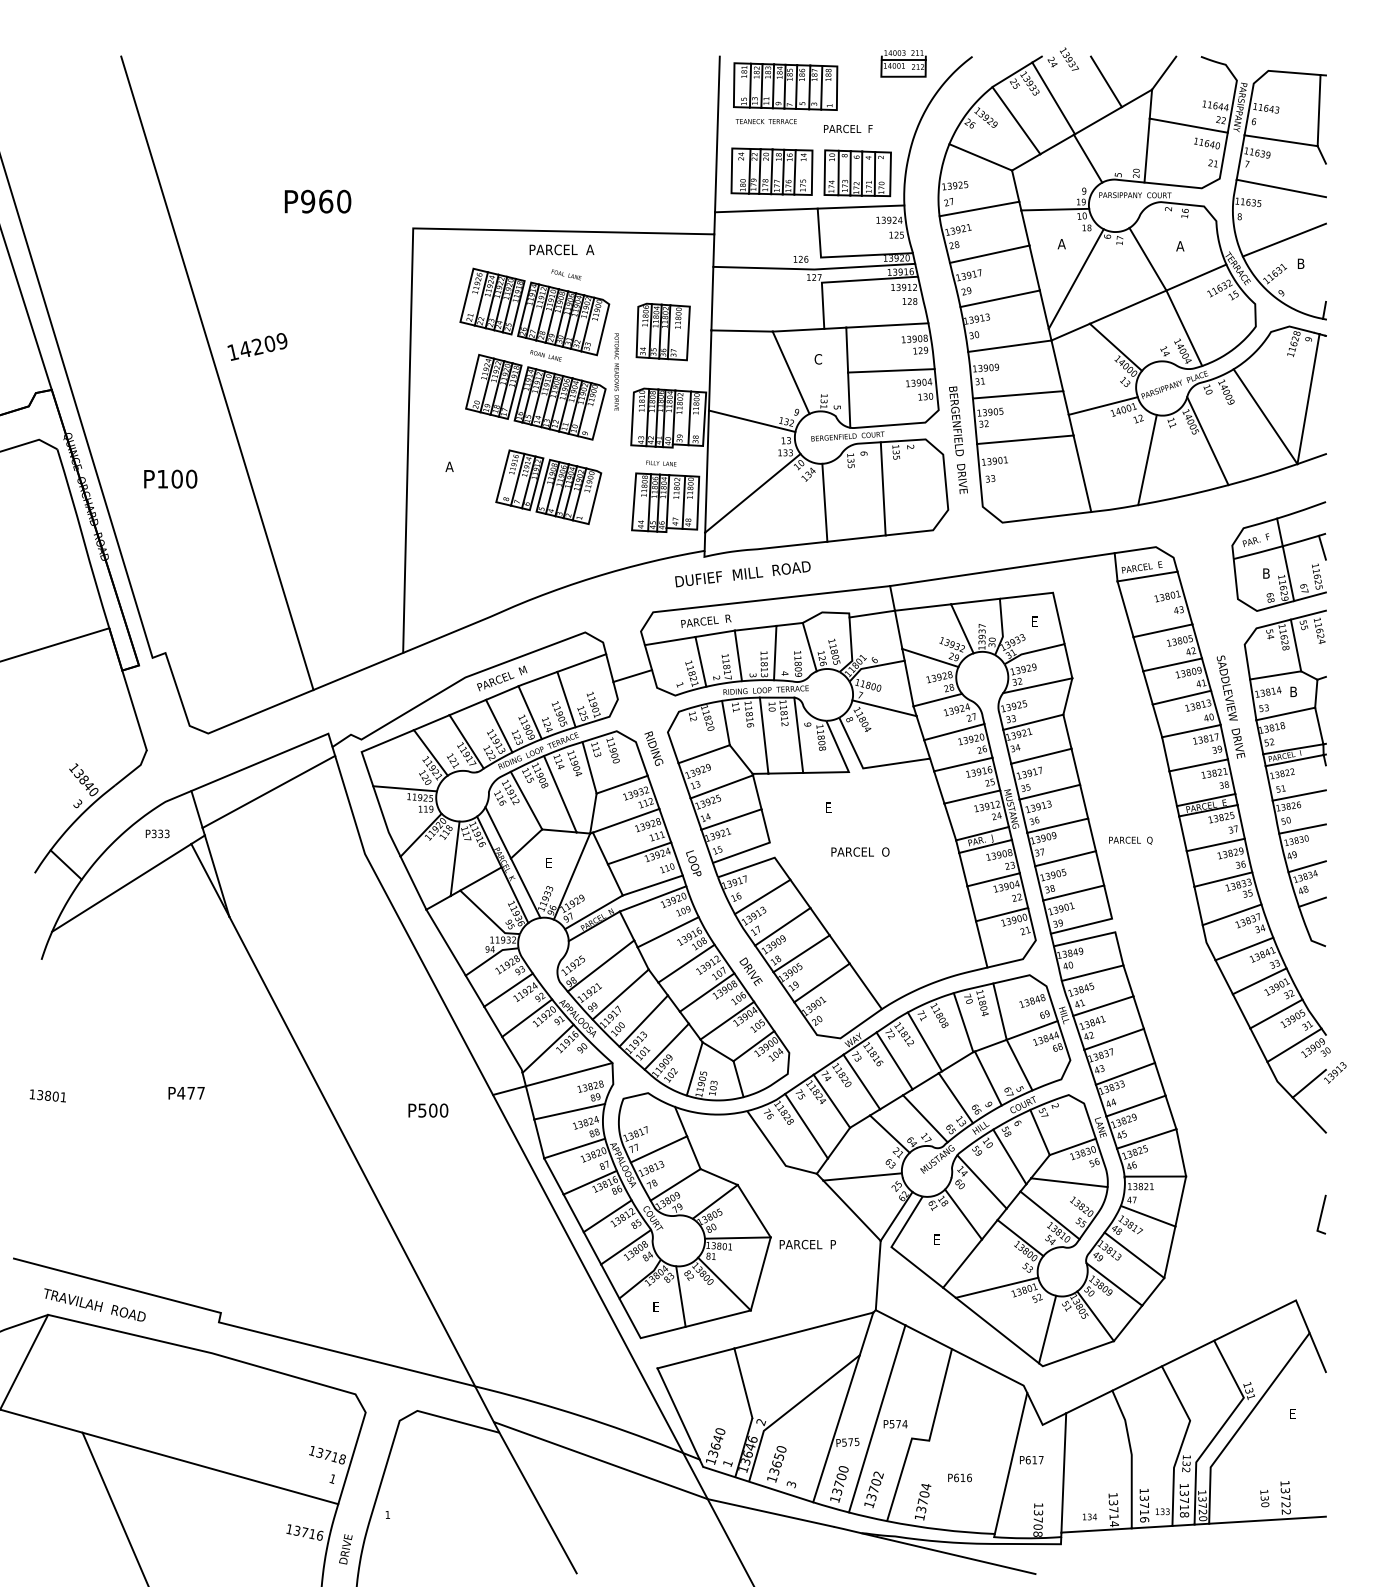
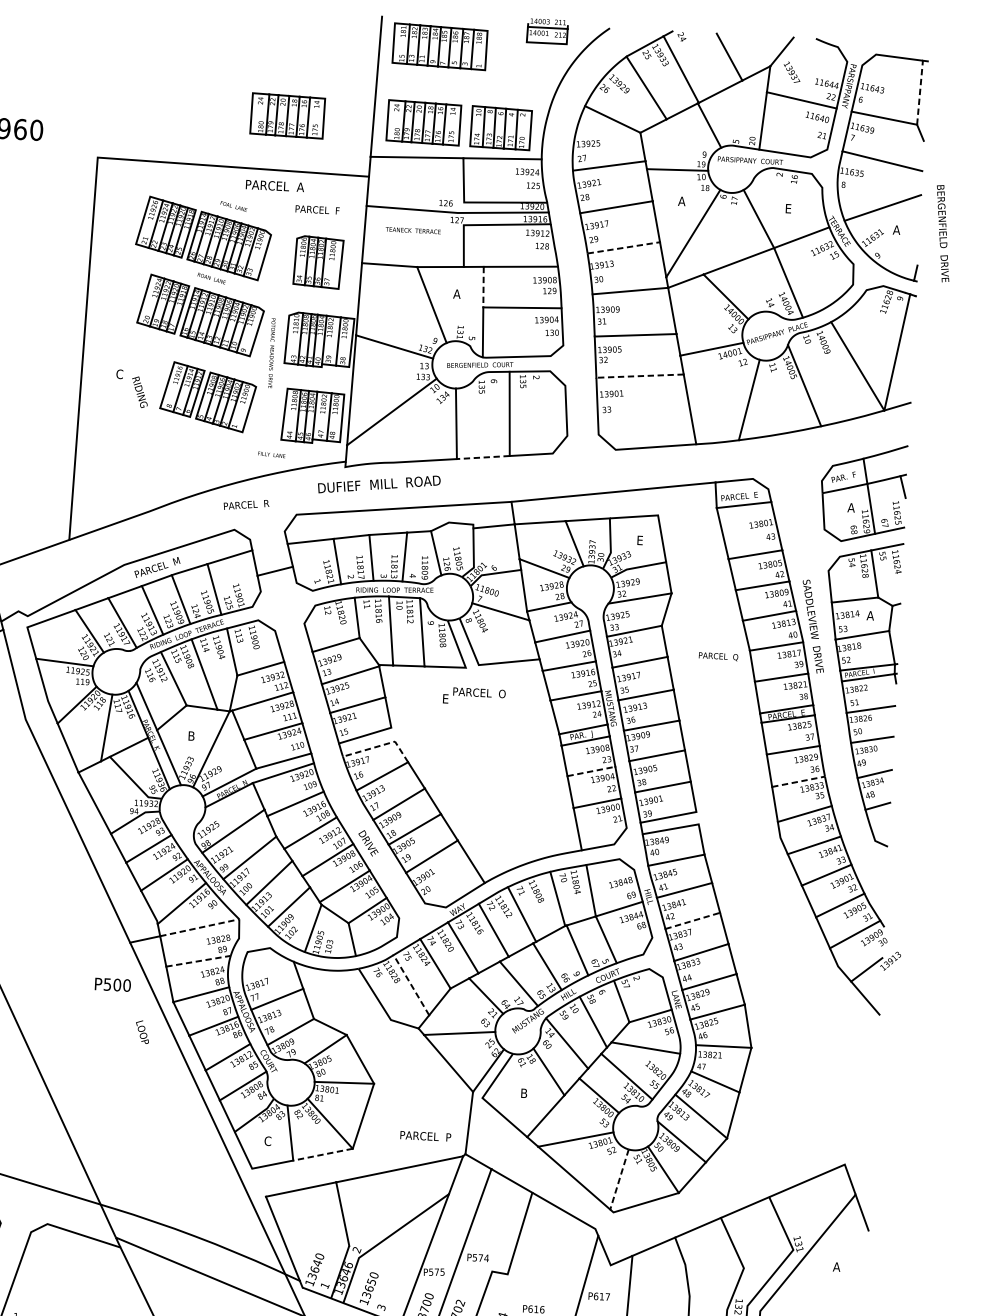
text: (1069, 58) -> (792, 71), moved
line: (1319, 110) -> (920, 92), solid -> dashed
text: (765, 121) -> (412, 230), moved
text: (848, 128) -> (317, 209), moved
part: (620, 171) -> (287, 115), added
text: (1180, 246) -> (788, 208), A -> E
text: (561, 249) -> (274, 185), moved
text: (1300, 263) -> (896, 229), B -> A
line: (1000, 298) -> (624, 247), solid -> dashed
line: (847, 350) -> (483, 287), solid -> dashed
text: (818, 359) -> (457, 294), C -> A
text: (616, 371) -> (271, 352), moved
line: (1024, 439) -> (639, 375), solid -> dashed
text: (958, 440) -> (943, 233), moved
text: (661, 463) -> (271, 454), moved
text: (449, 466) -> (119, 373), A -> C
line: (856, 538) -> (483, 457), solid -> dashed
text: (1266, 573) -> (851, 507), B -> A
text: (706, 620) -> (246, 504), moved
text: (1293, 691) -> (870, 615), B -> A
text: (653, 748) -> (139, 392), moved
text: (1130, 840) -> (718, 656), moved
text: (860, 851) -> (479, 692), moved
text: (549, 862) -> (191, 735), E -> B
line: (759, 862) -> (381, 745), solid -> dashed
text: (693, 863) -> (142, 1032), moved
line: (994, 879) -> (592, 771), solid -> dashed
line: (1223, 879) -> (798, 781), solid -> dashed
line: (1114, 1039) -> (693, 921), solid -> dashed
line: (569, 1074) -> (200, 927), solid -> dashed
text: (428, 1110) -> (113, 984), moved
line: (570, 1111) -> (199, 961), solid -> dashed
line: (806, 1126) -> (411, 985), solid -> dashed
line: (1321, 1214) -> (871, 1088), removed
text: (937, 1239) -> (524, 1093), E -> B
text: (807, 1244) -> (425, 1136), moved
text: (656, 1306) -> (267, 1140), E -> C
line: (718, 1318) -> (323, 1154), solid -> dashed
line: (1047, 1329) -> (619, 1179), solid -> dashed
text: (1292, 1414) -> (836, 1267), E -> A

